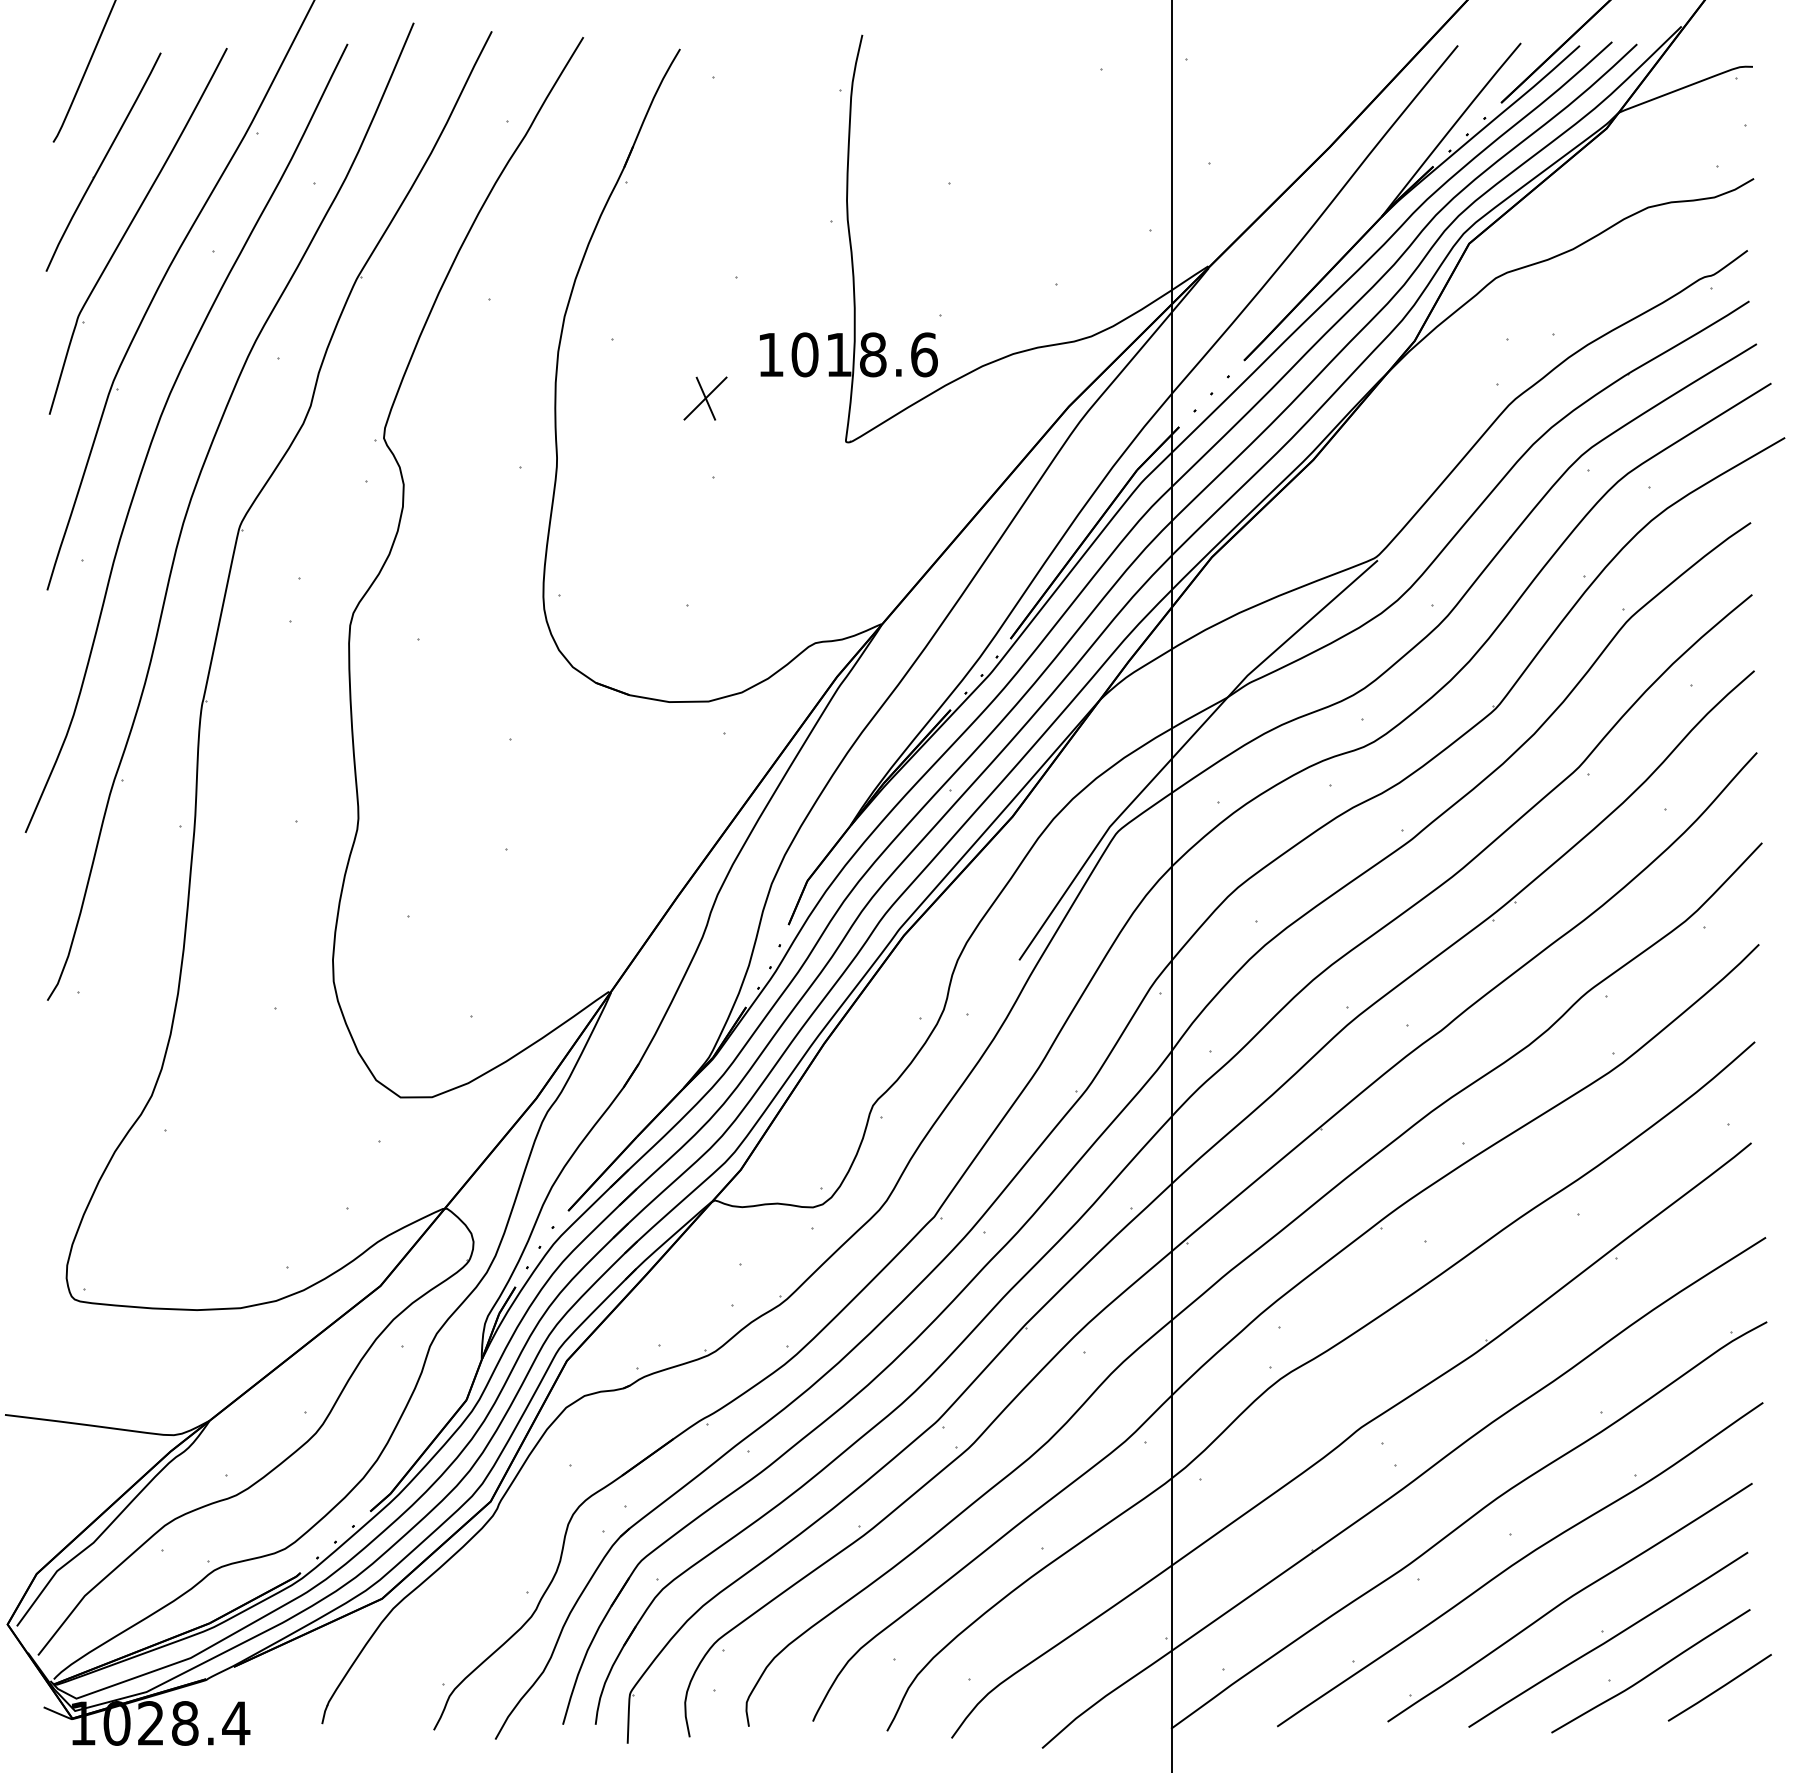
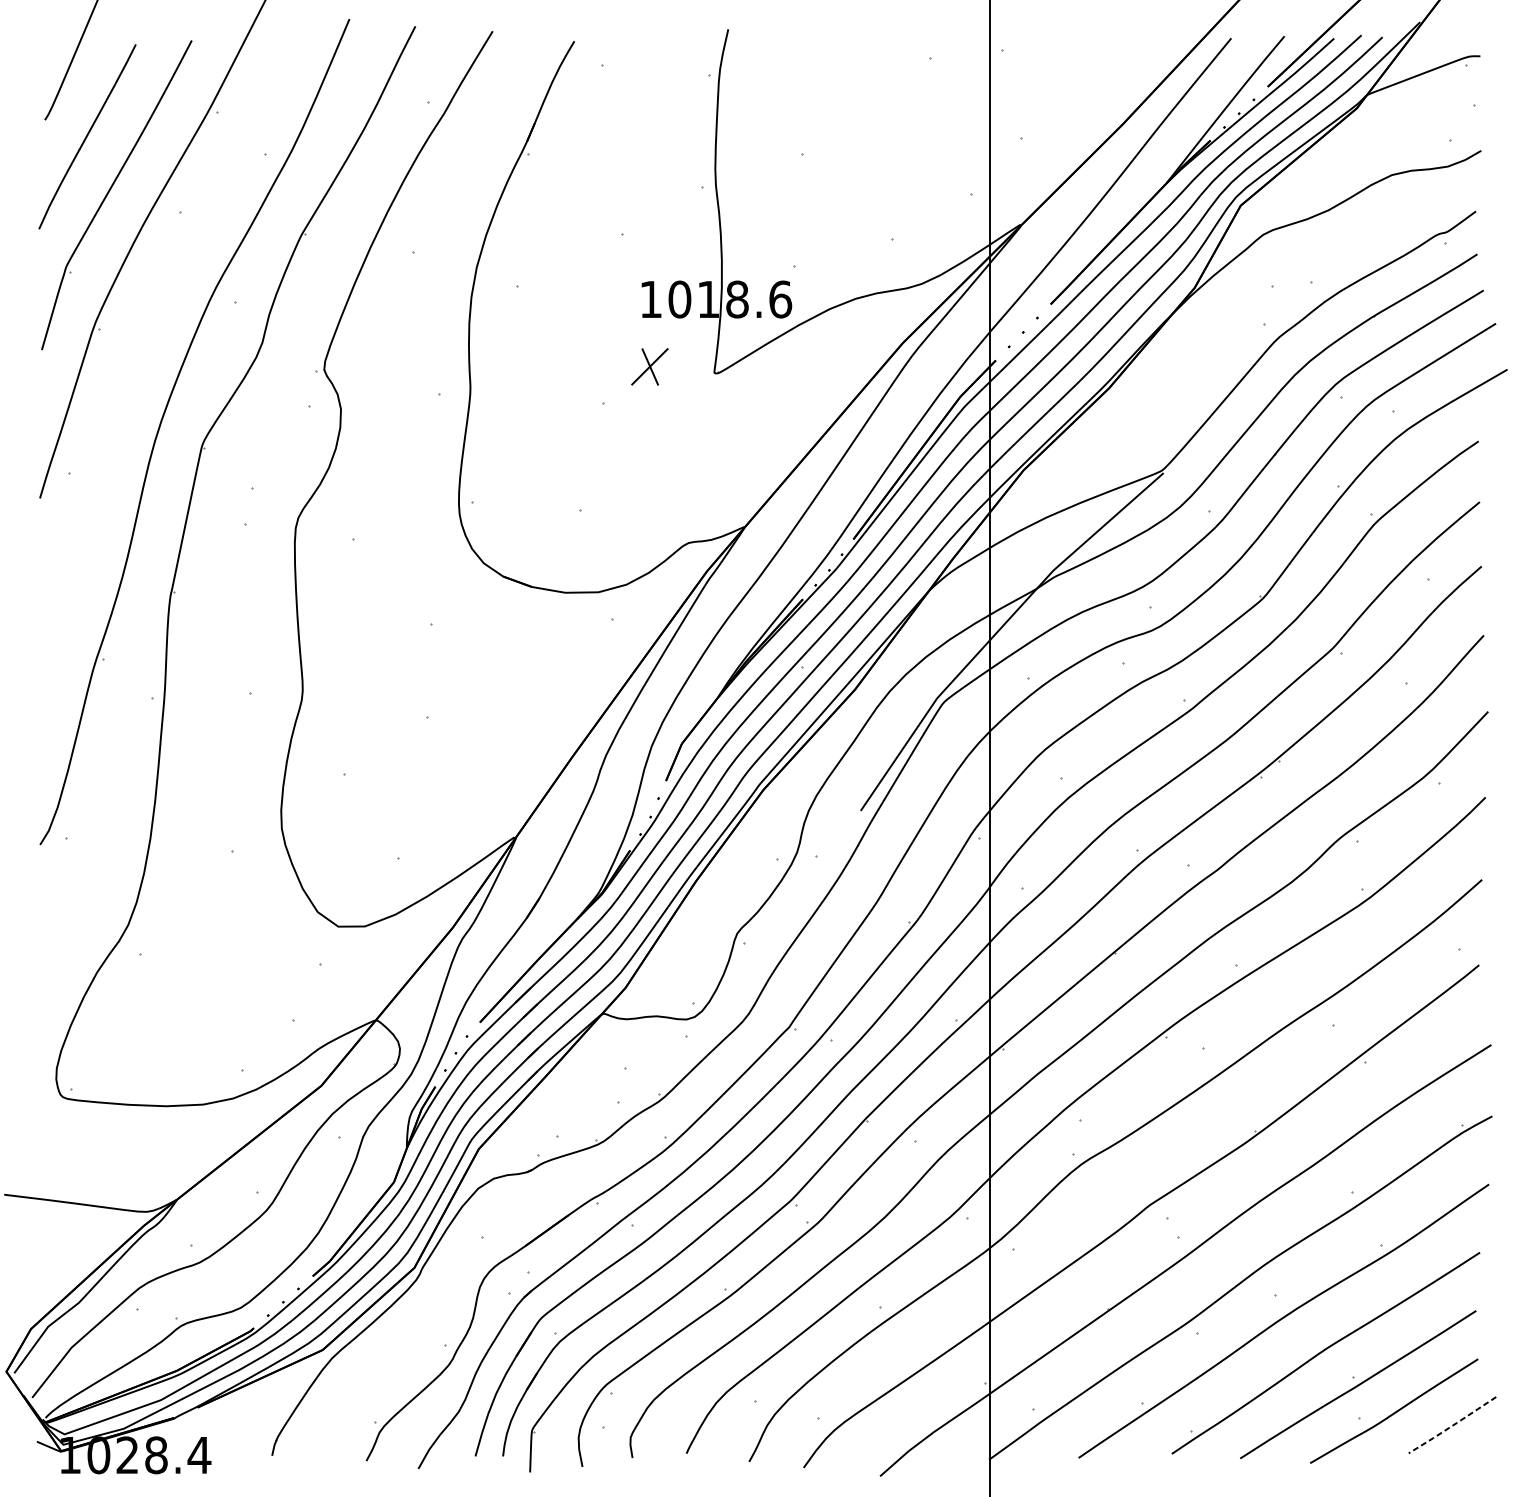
part: (705, 398) -> (649, 366), moved
curve: (158, 426) -> (133, 360), removed
line: (1719, 1688) -> (1452, 1425), solid -> dashed

